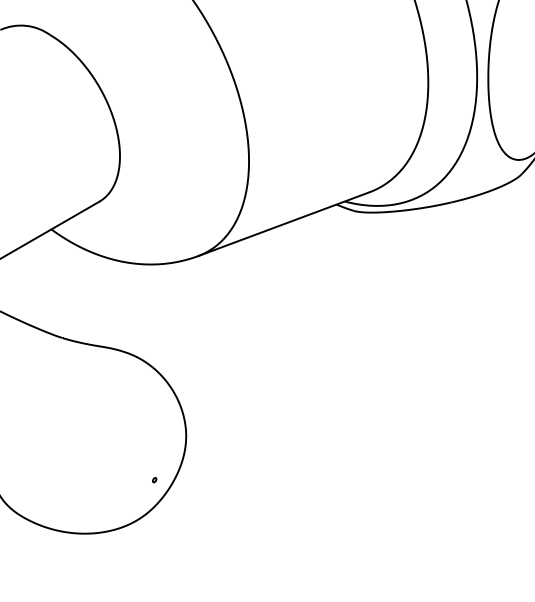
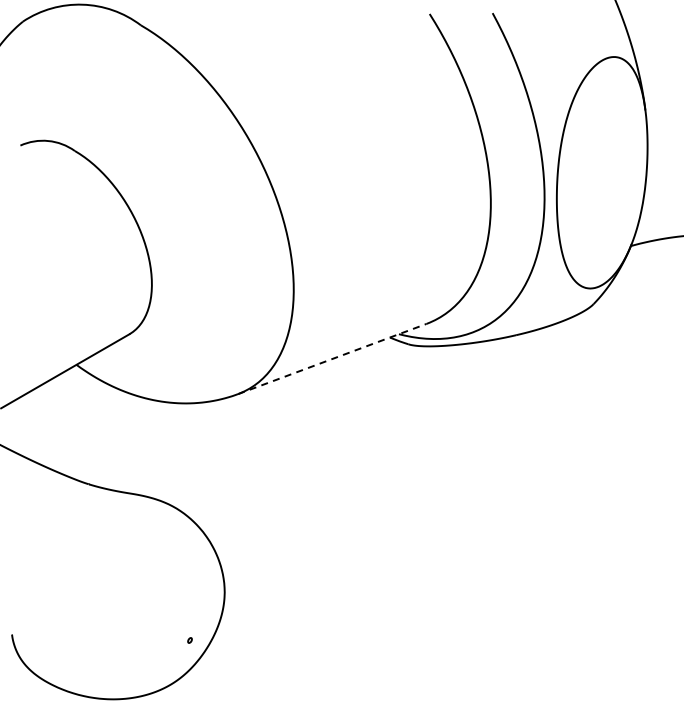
line: (284, 224) -> (332, 359), solid -> dashed

